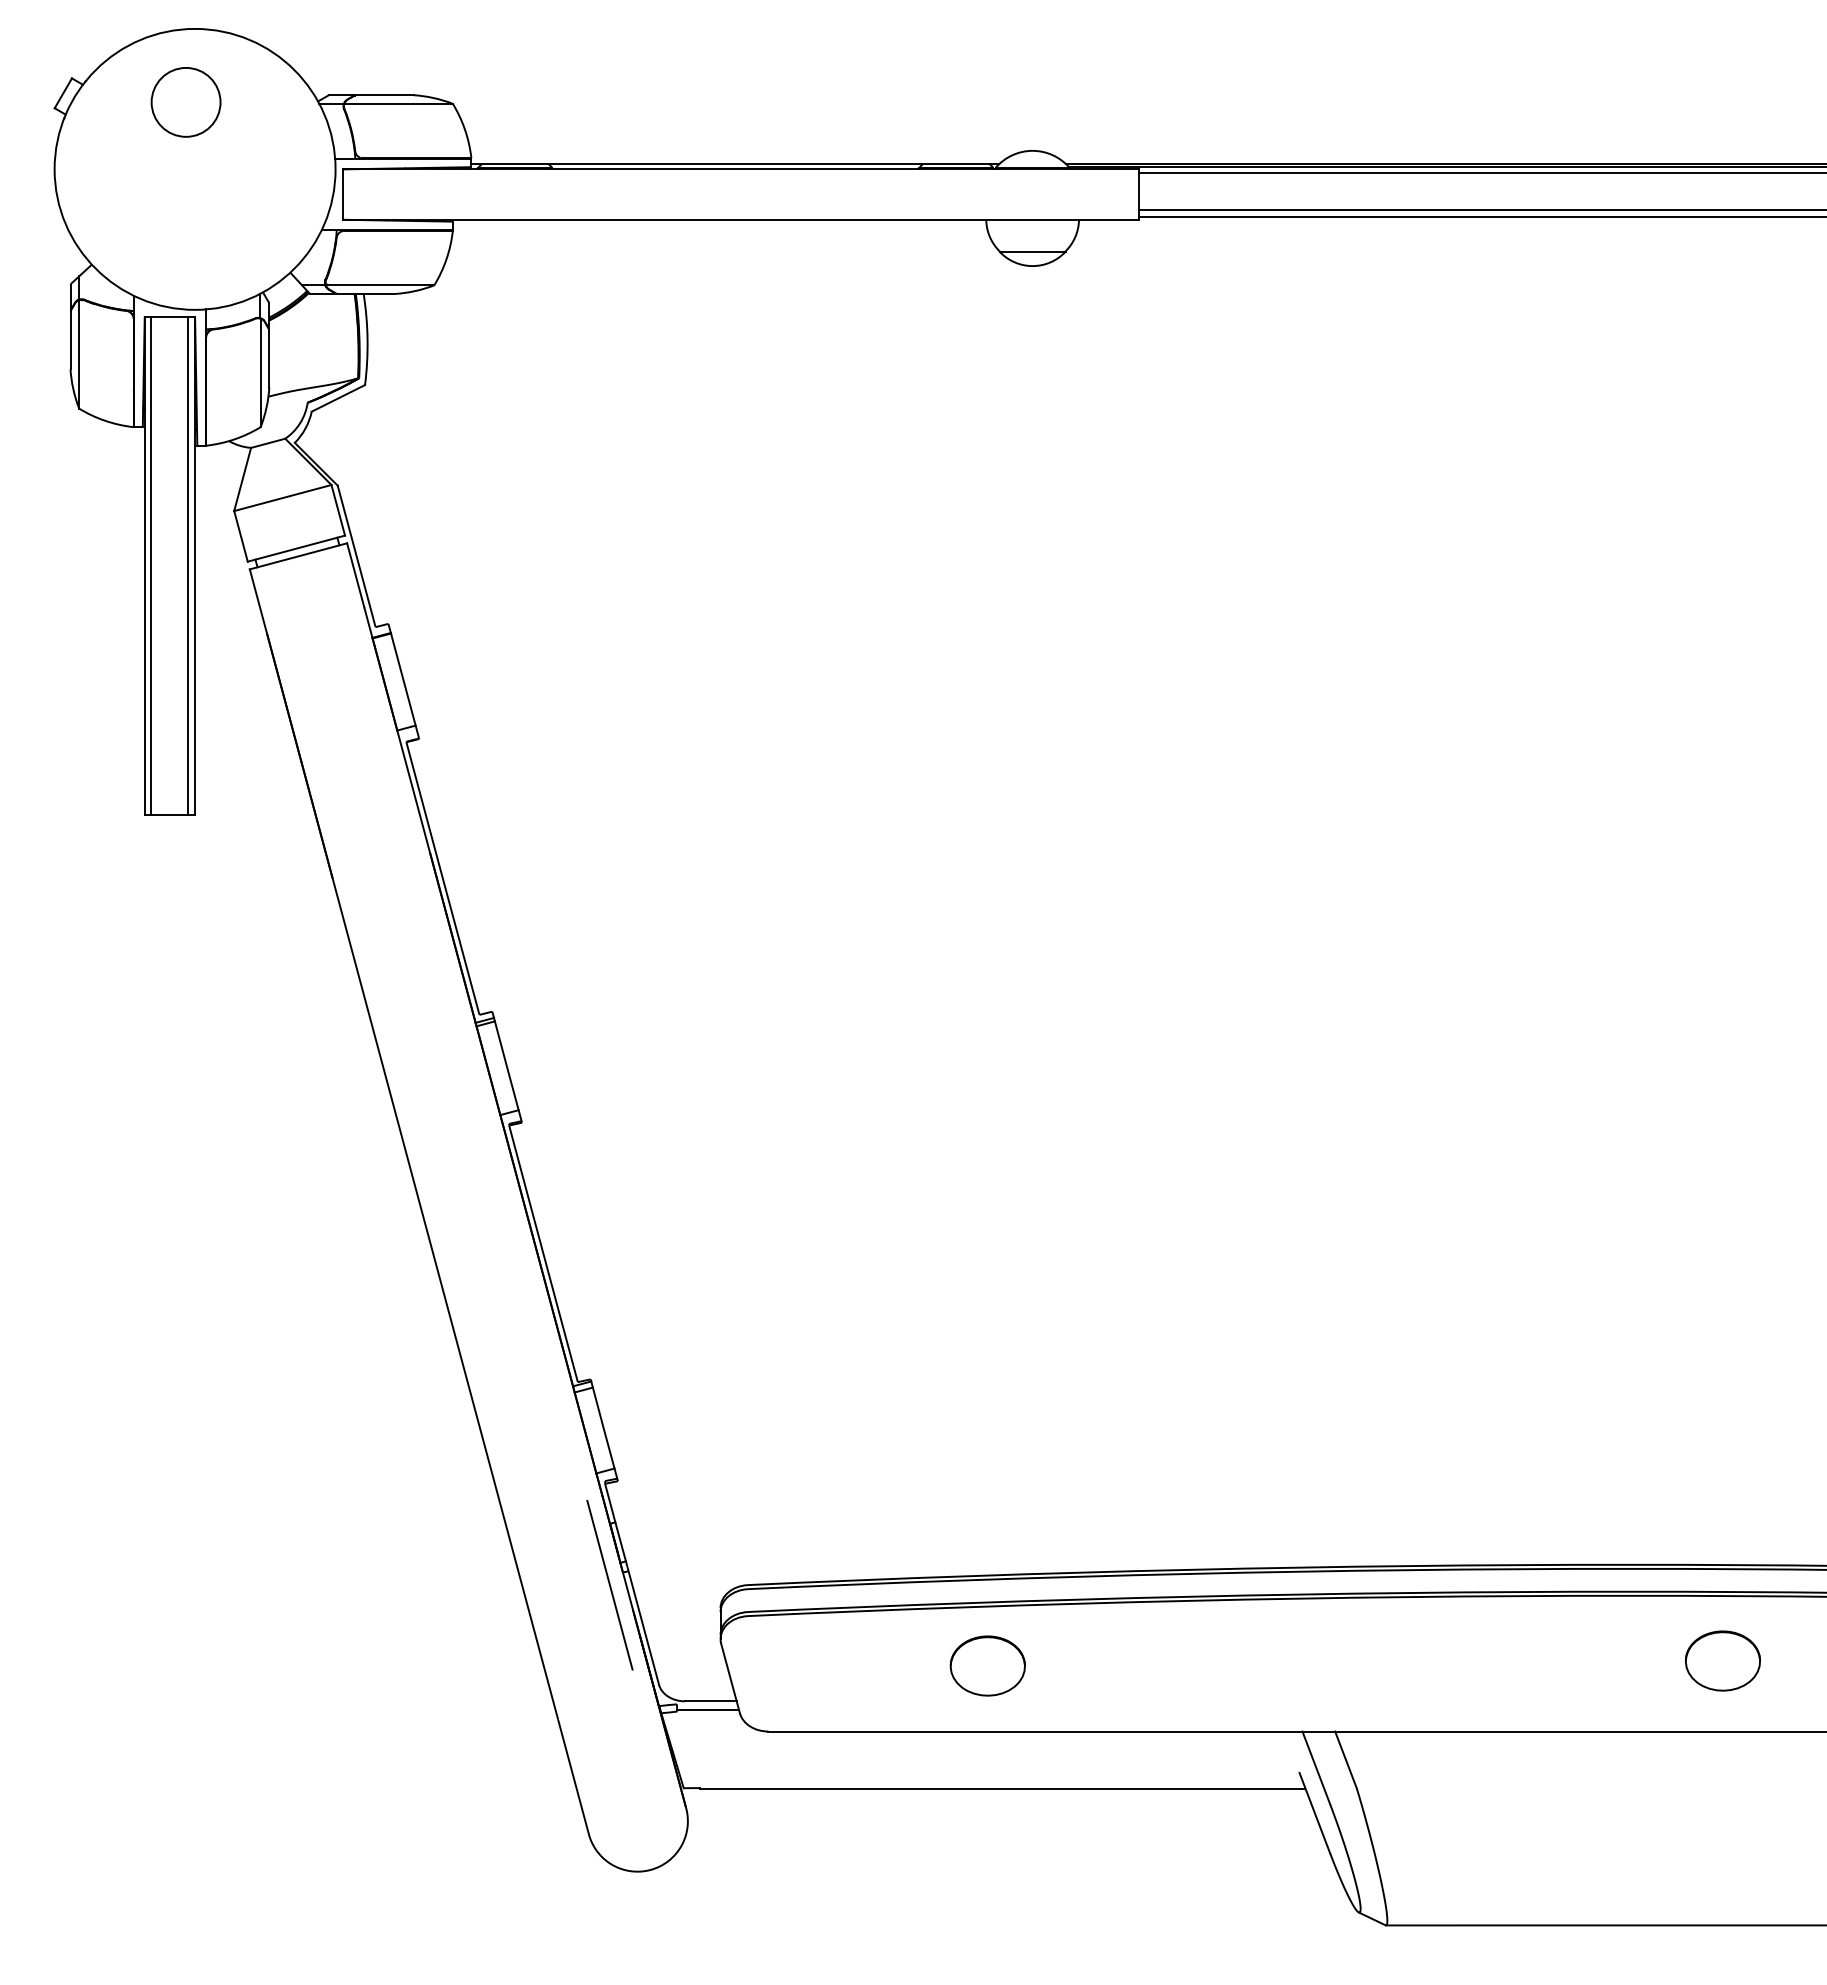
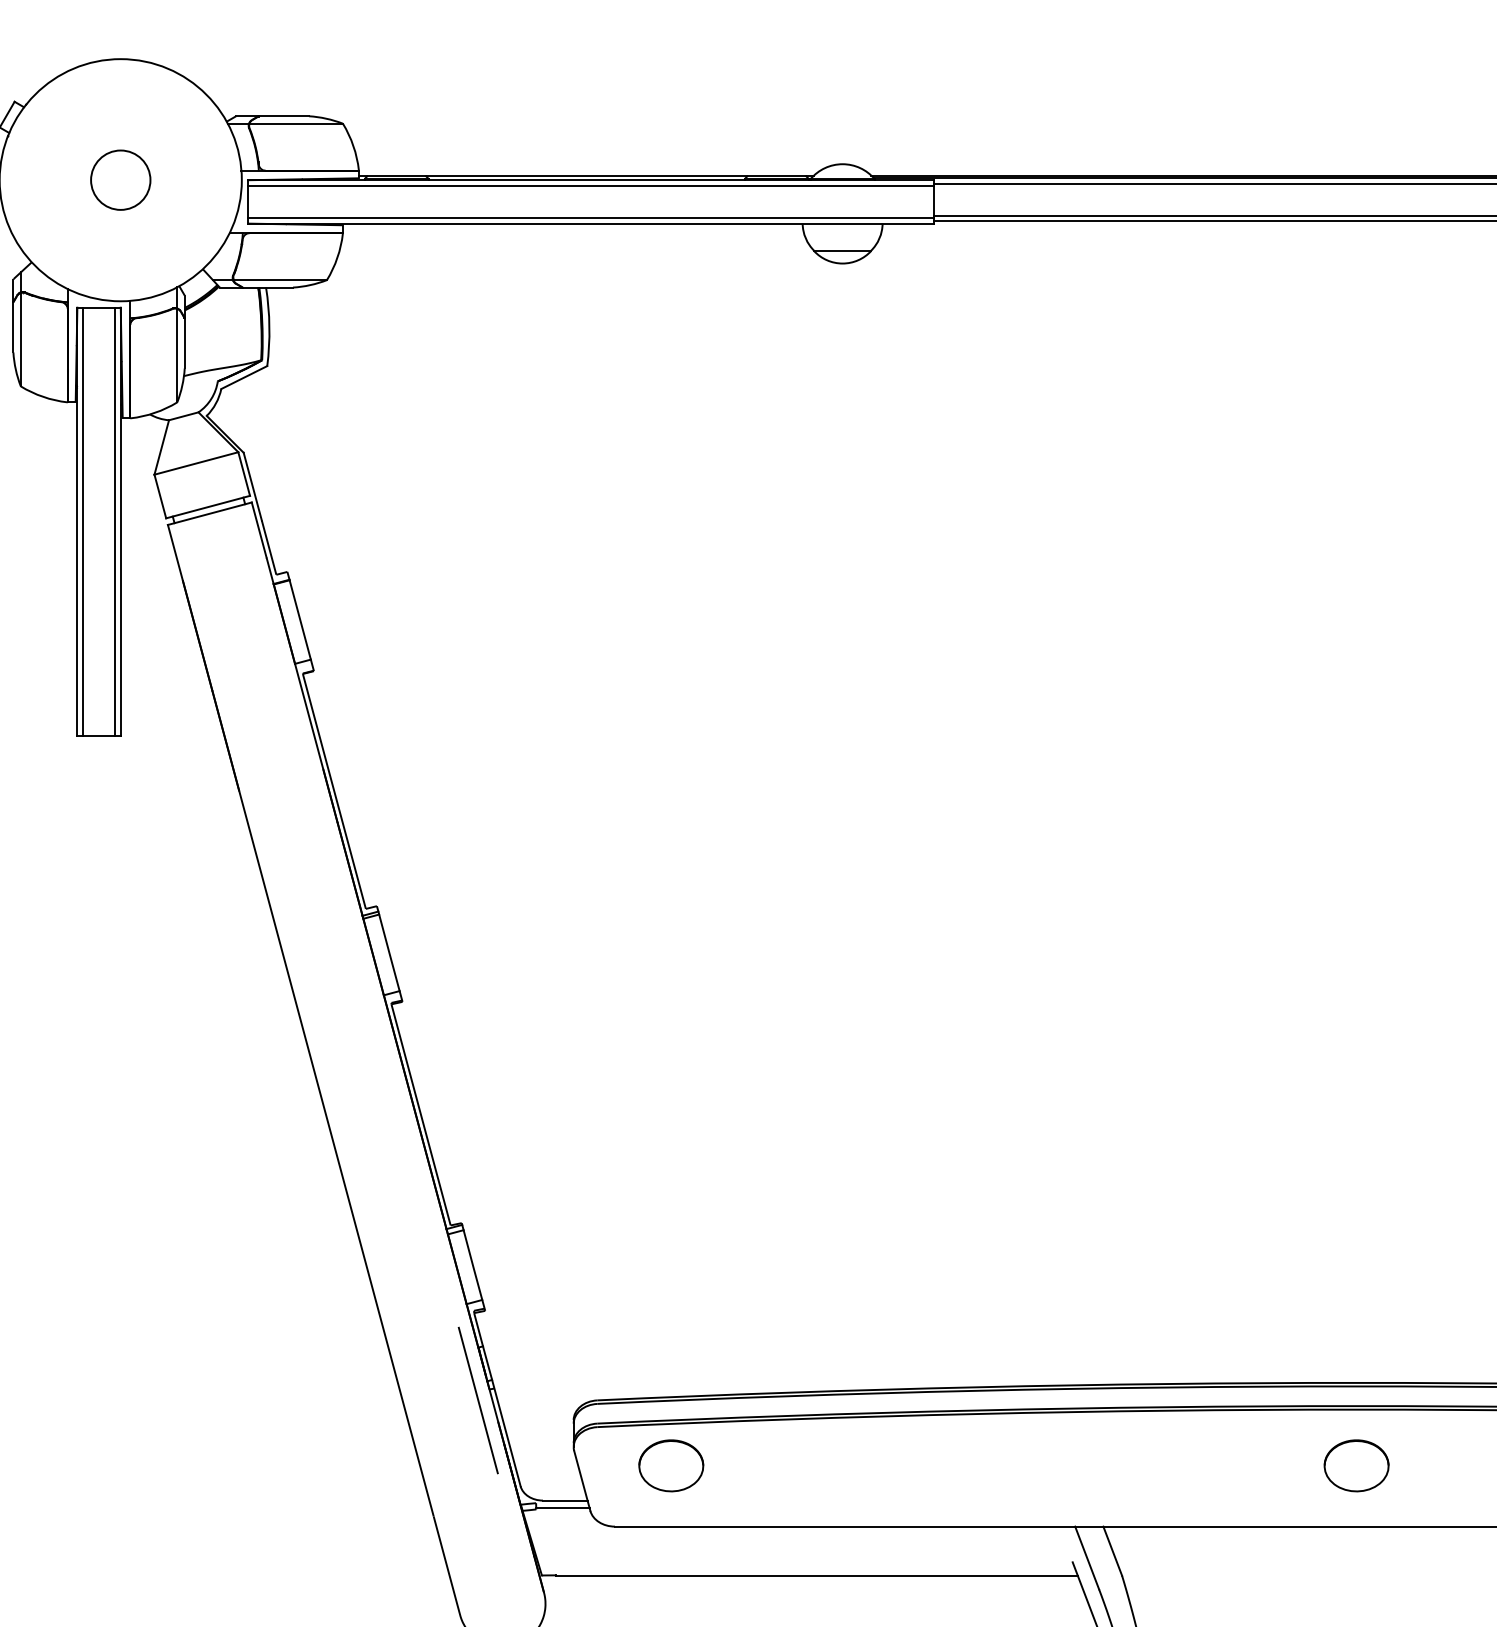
circle: (185, 102) -> (120, 180), moved
line: (740, 176) -> (590, 186), added
line: (740, 213) -> (590, 218), added
part: (1722, 1660) -> (1356, 1465), moved
part: (987, 1665) -> (671, 1465), moved

